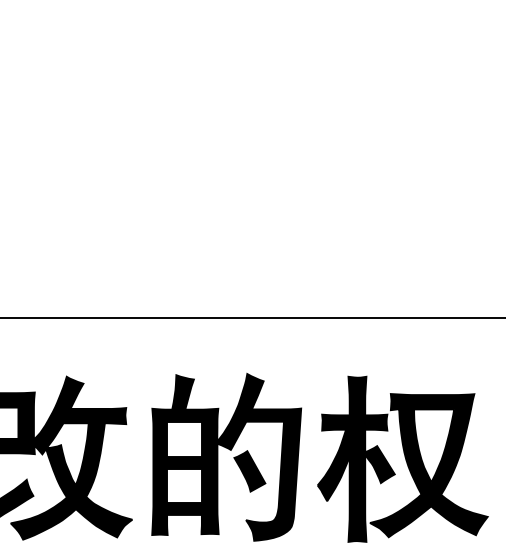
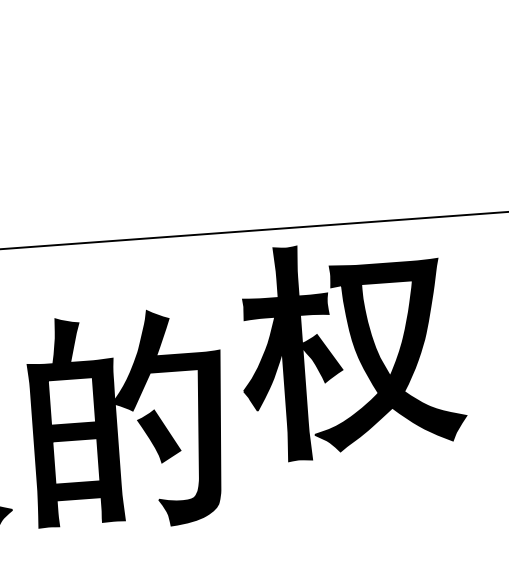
part: (402, 458) -> (350, 348), moved

